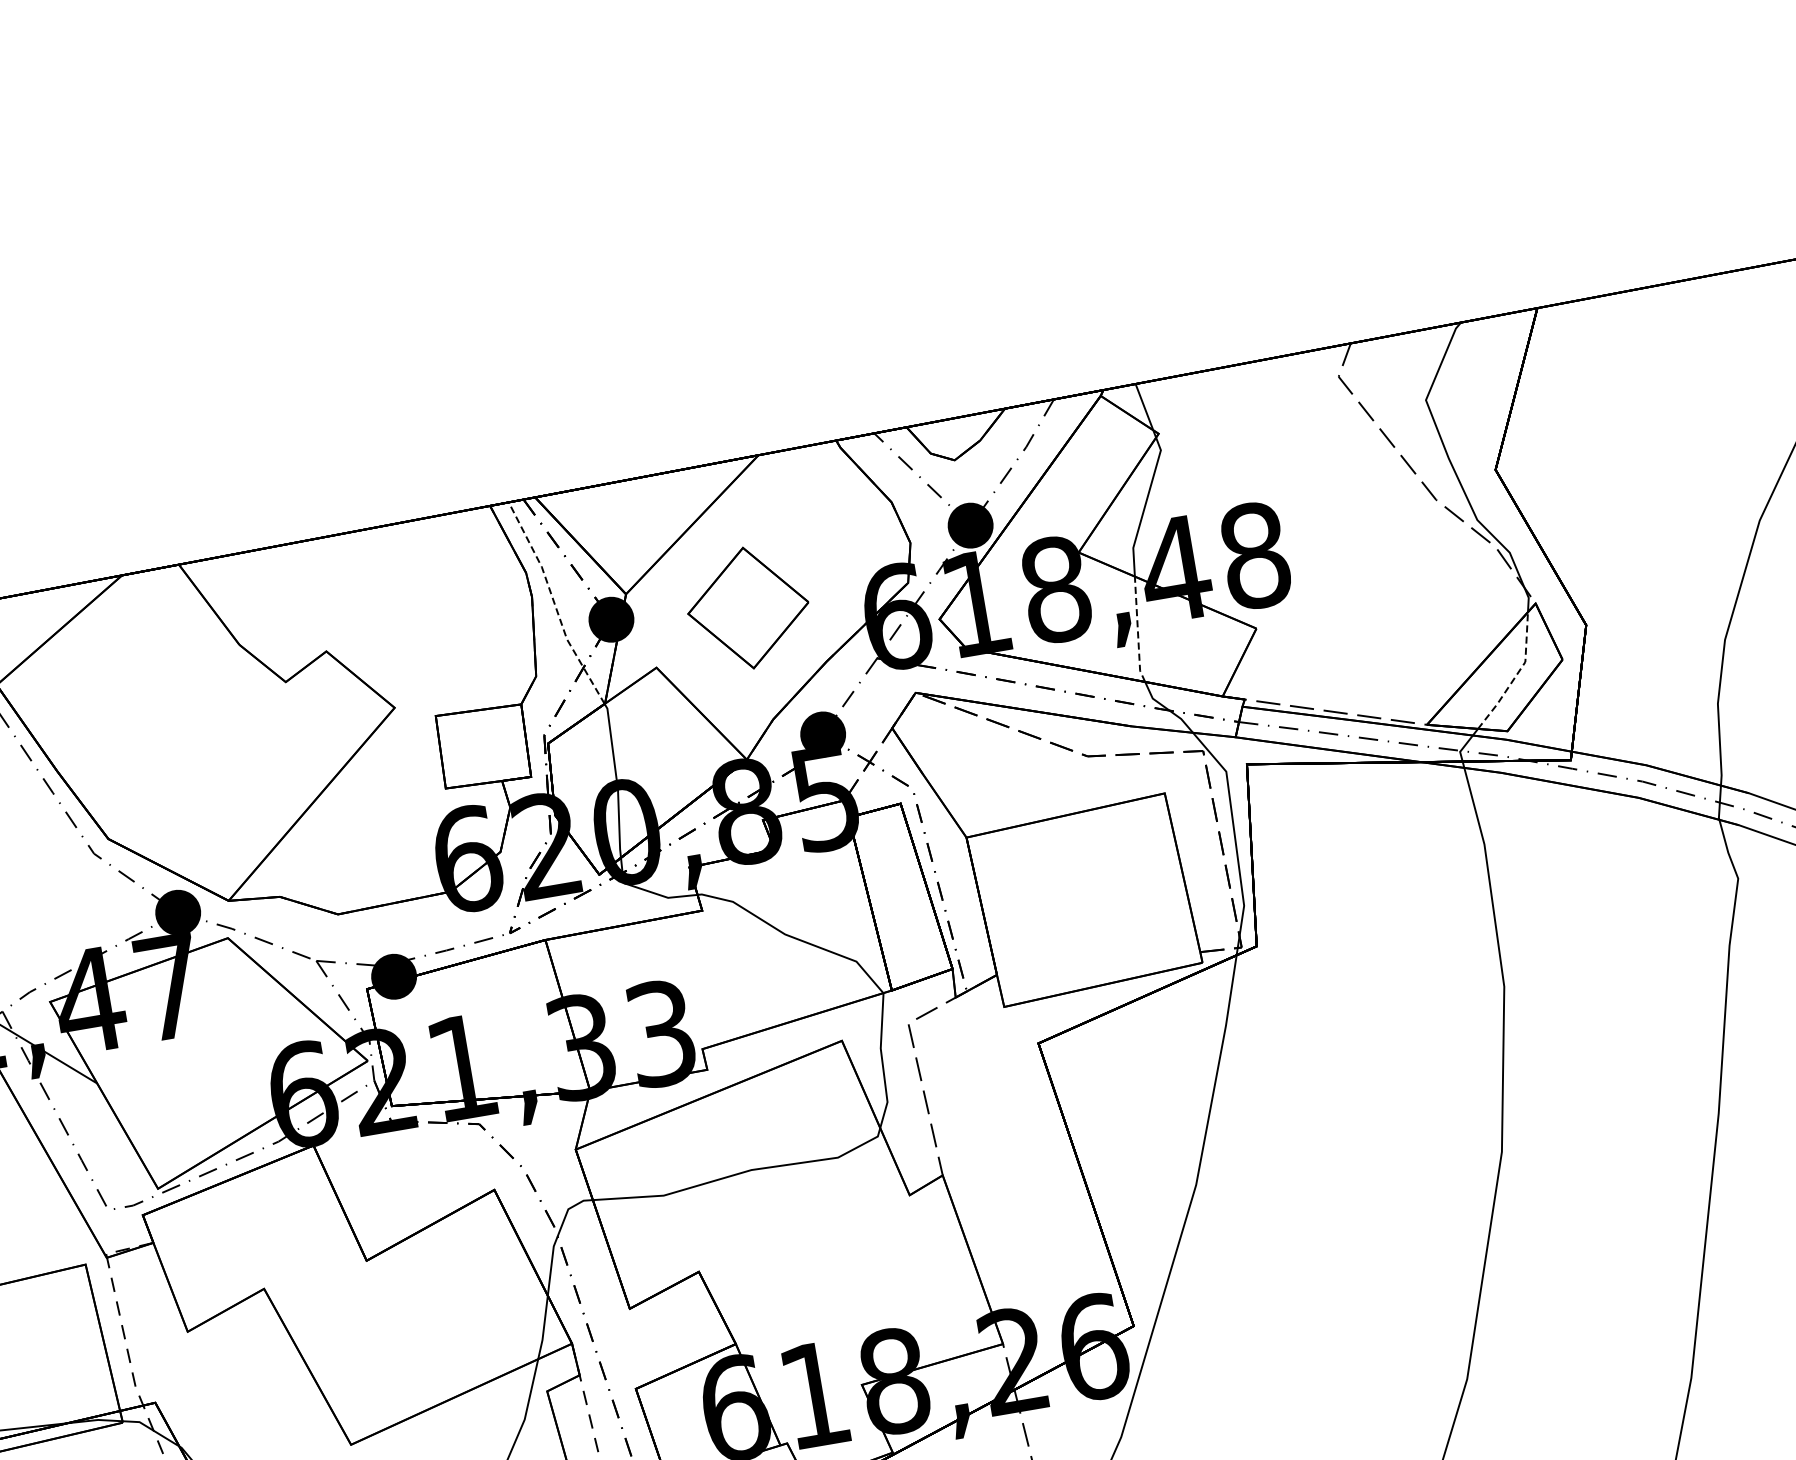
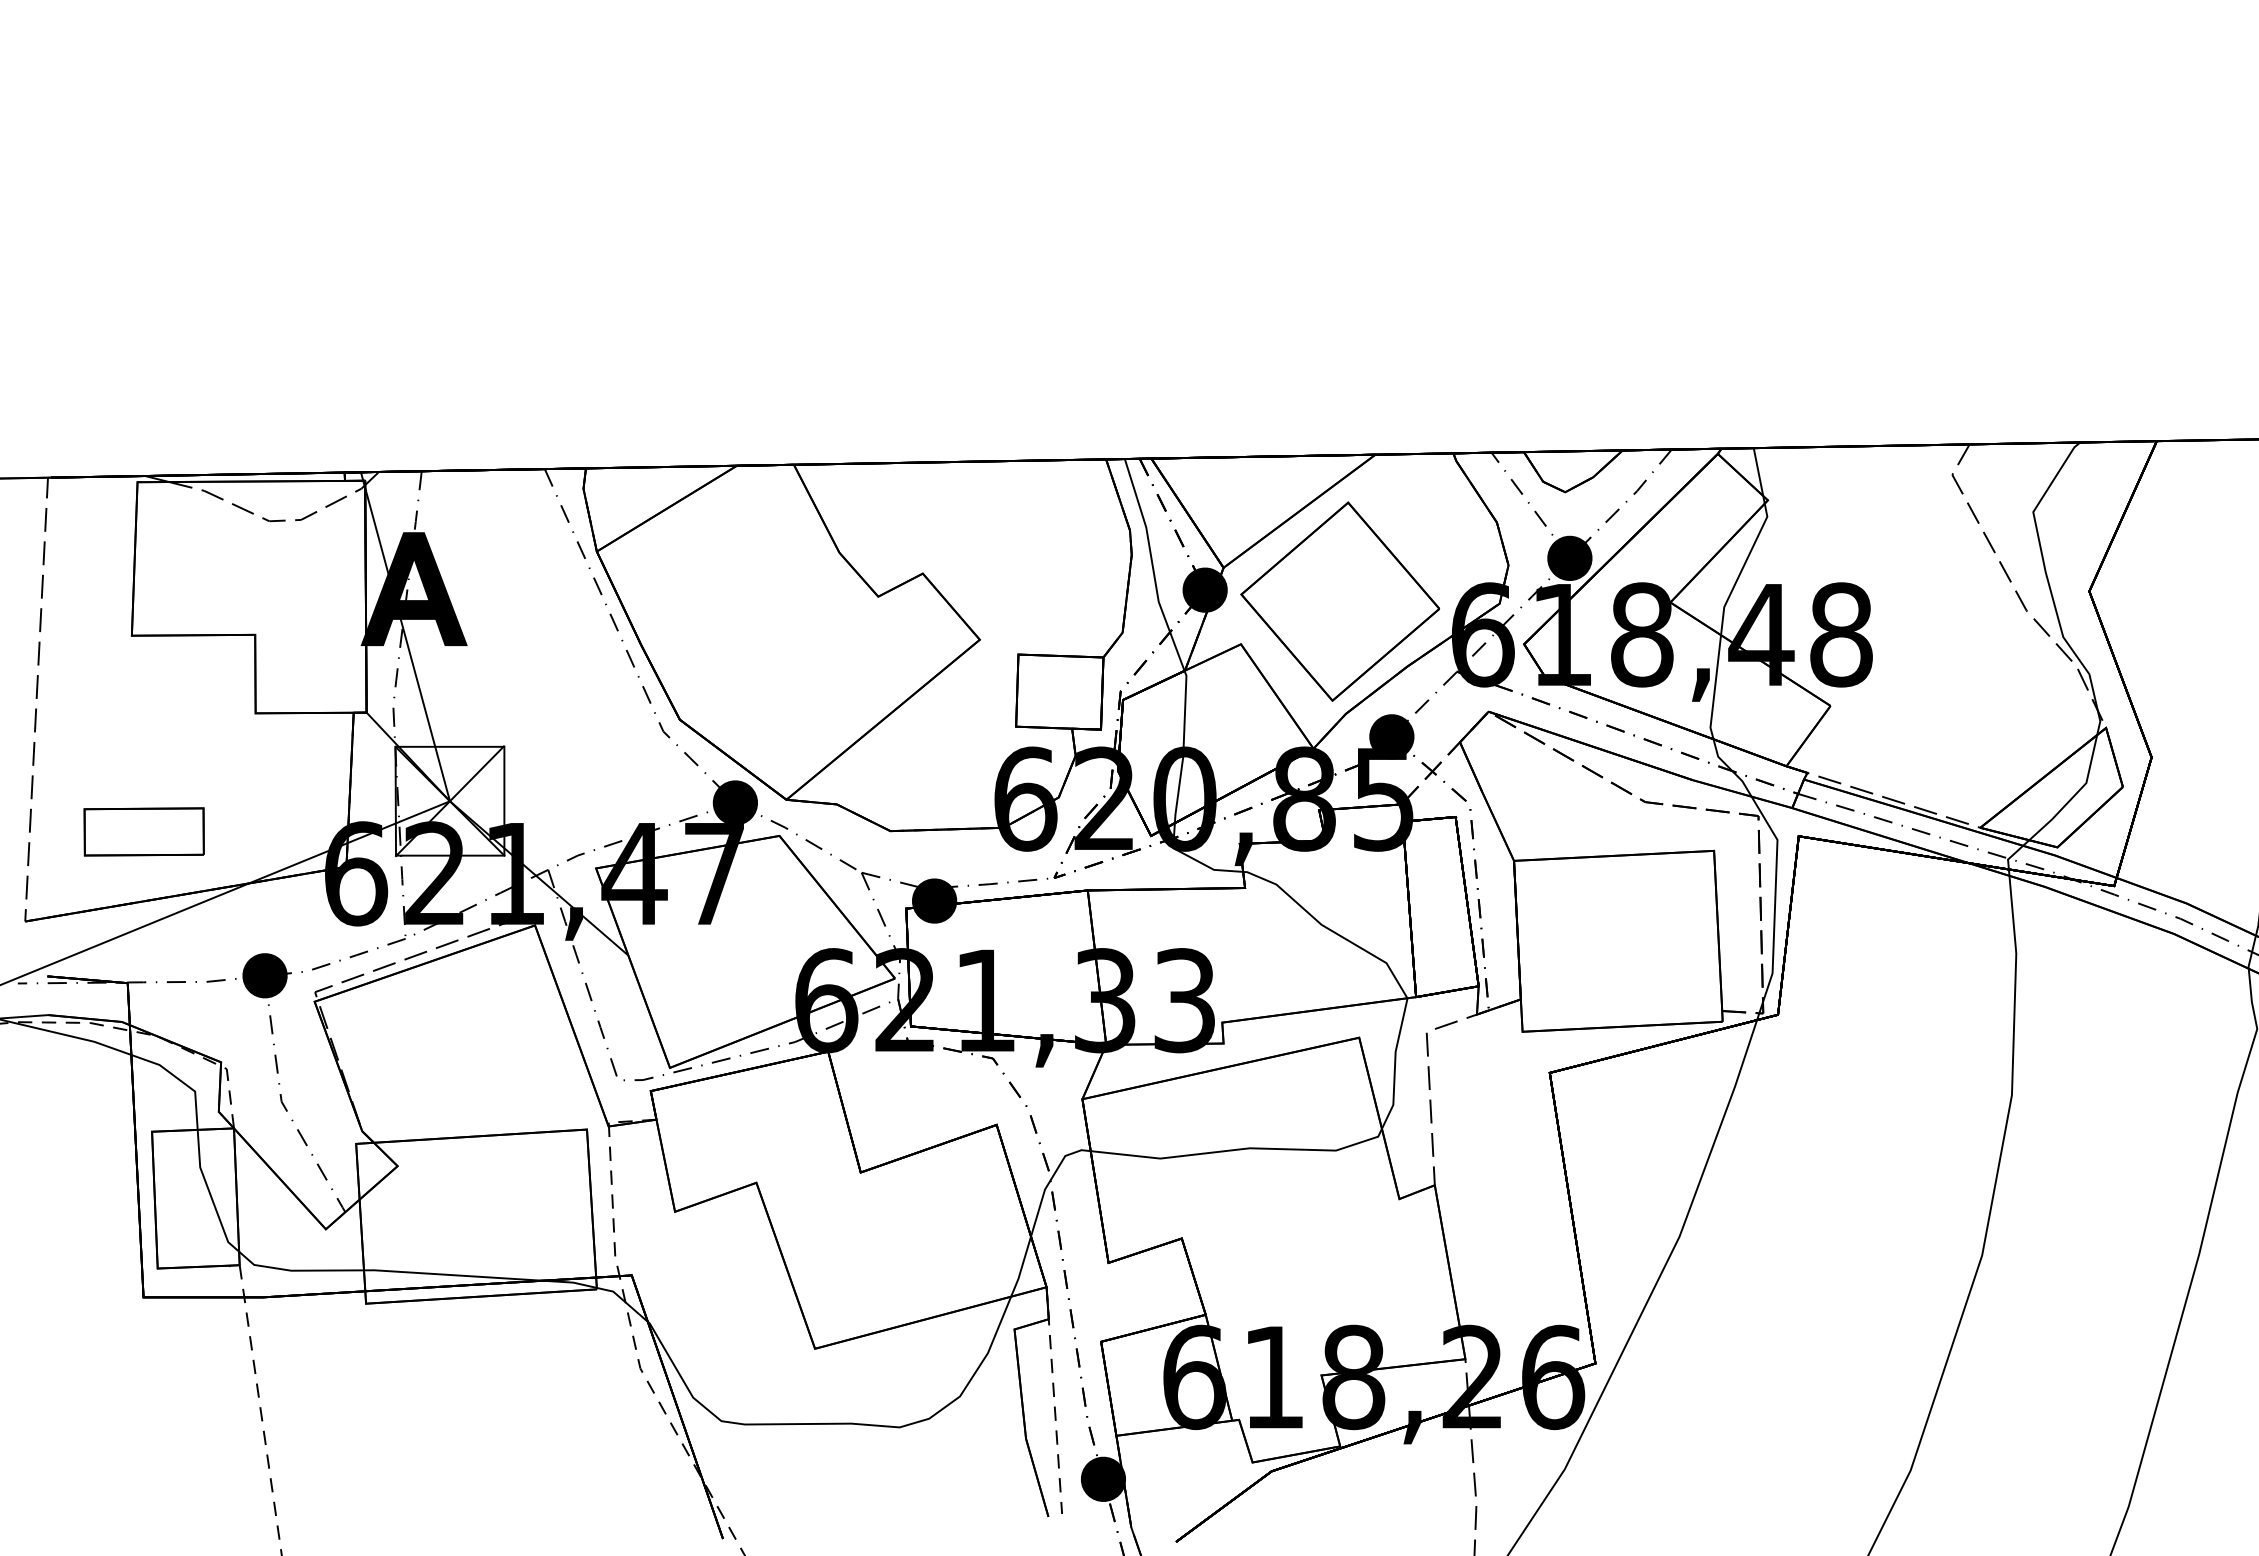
line: (554, 604) -> (1152, 565), dashed -> solid
part: (747, 608) -> (1339, 601), size x1.67
line: (1138, 629) -> (1715, 687), dashed -> solid
line: (1516, 675) -> (2075, 794), dashed -> solid

